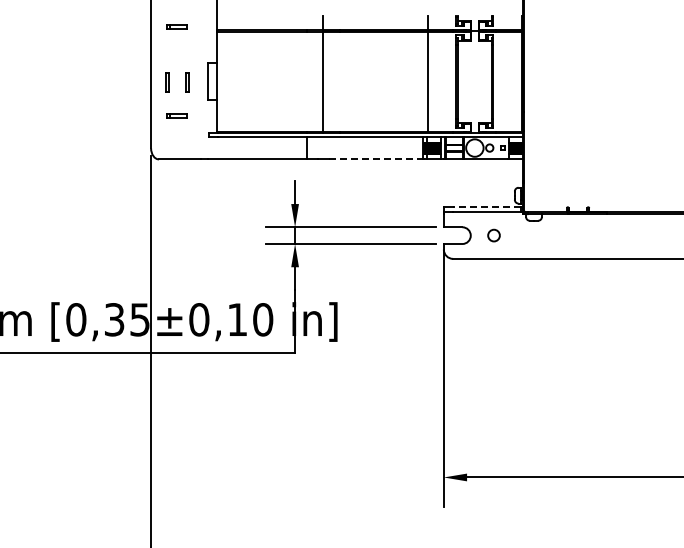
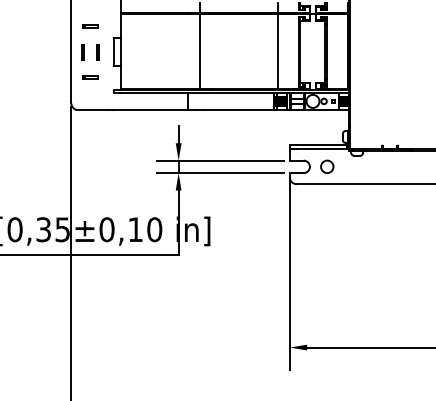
part: (176, 26) -> (90, 26), moved
line: (376, 159) -> (239, 109), dashed -> solid
line: (487, 206) -> (322, 145), dashed -> solid
circle: (493, 235) -> (326, 166), size x1.43

